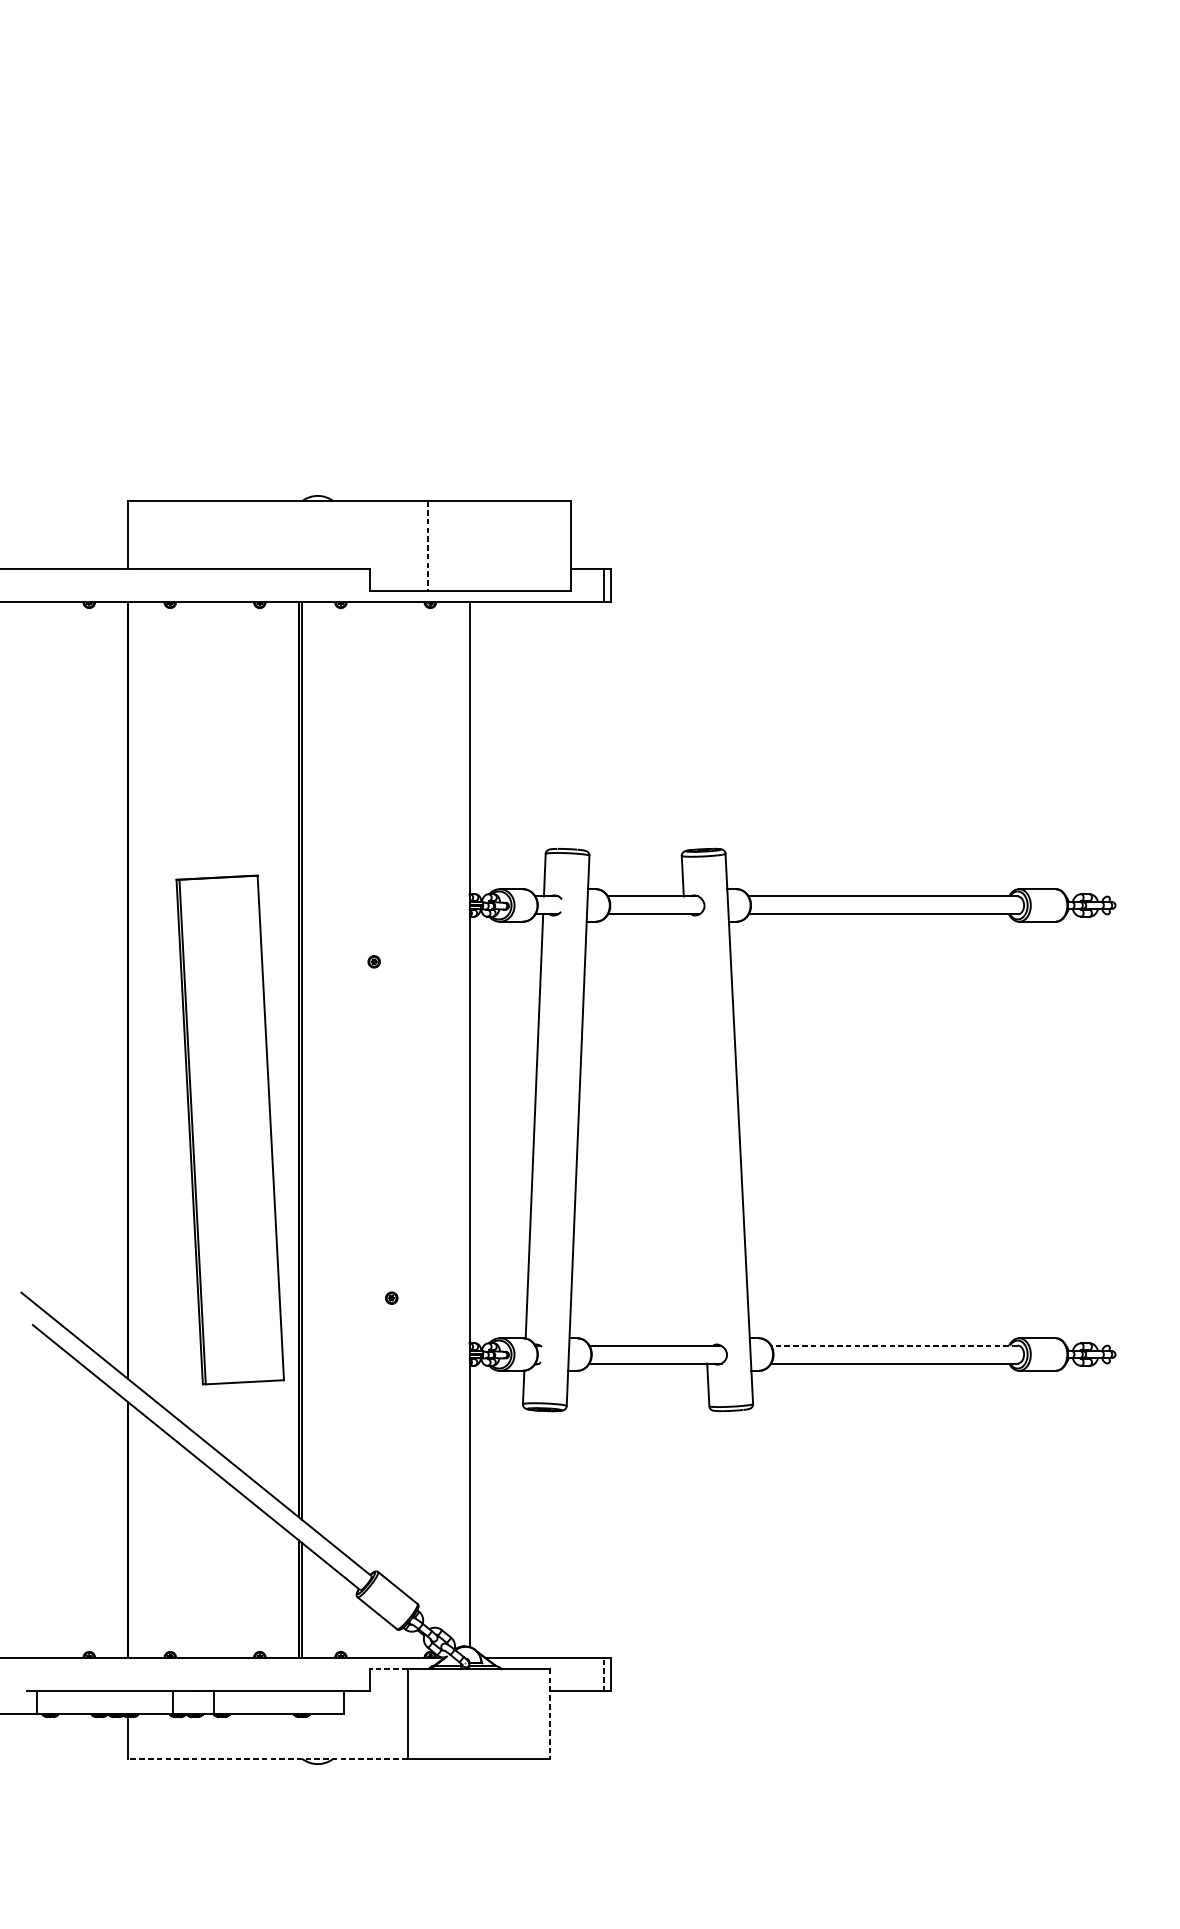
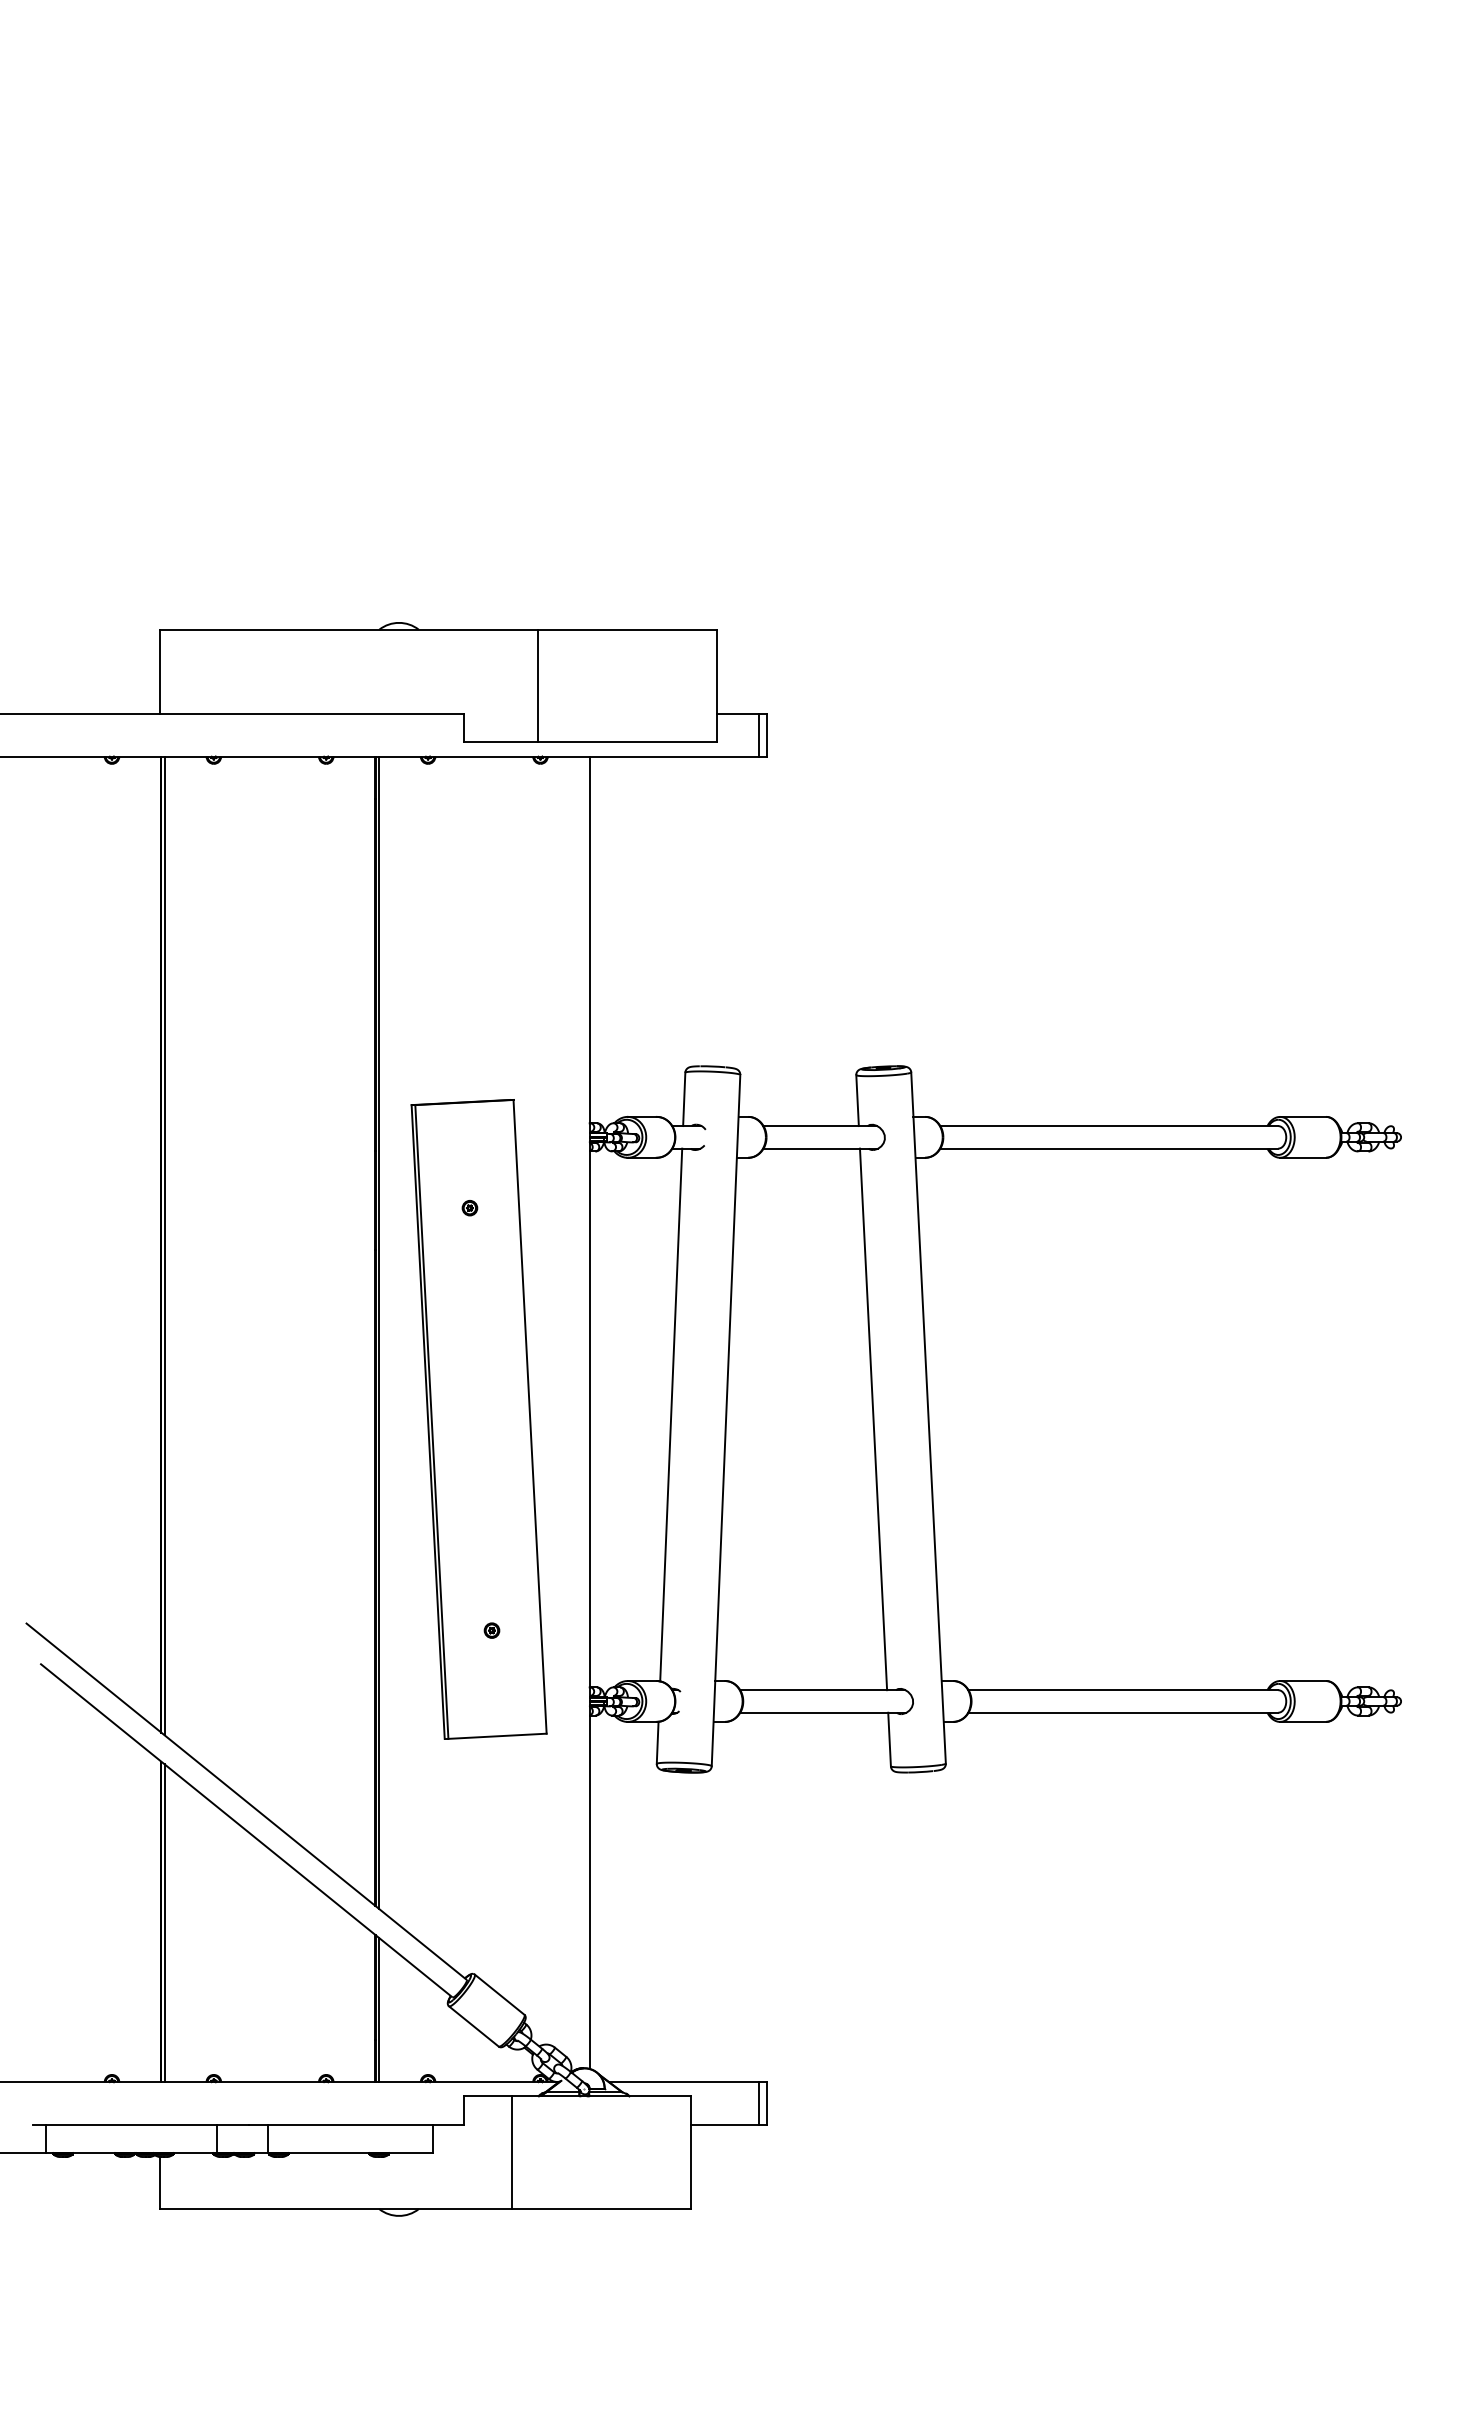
line: (427, 546) -> (537, 686), dashed -> solid
line: (131, 991) -> (164, 1245), added
part: (229, 1130) -> (478, 1419), moved
line: (695, 1130) -> (873, 1419), added
line: (894, 1345) -> (1123, 1690), dashed -> solid
line: (131, 1531) -> (164, 1923), added
line: (388, 1669) -> (488, 2096), dashed -> solid
line: (603, 1673) -> (758, 2102), dashed -> solid
line: (549, 1714) -> (690, 2153), dashed -> solid
line: (267, 1759) -> (336, 2209), dashed -> solid

